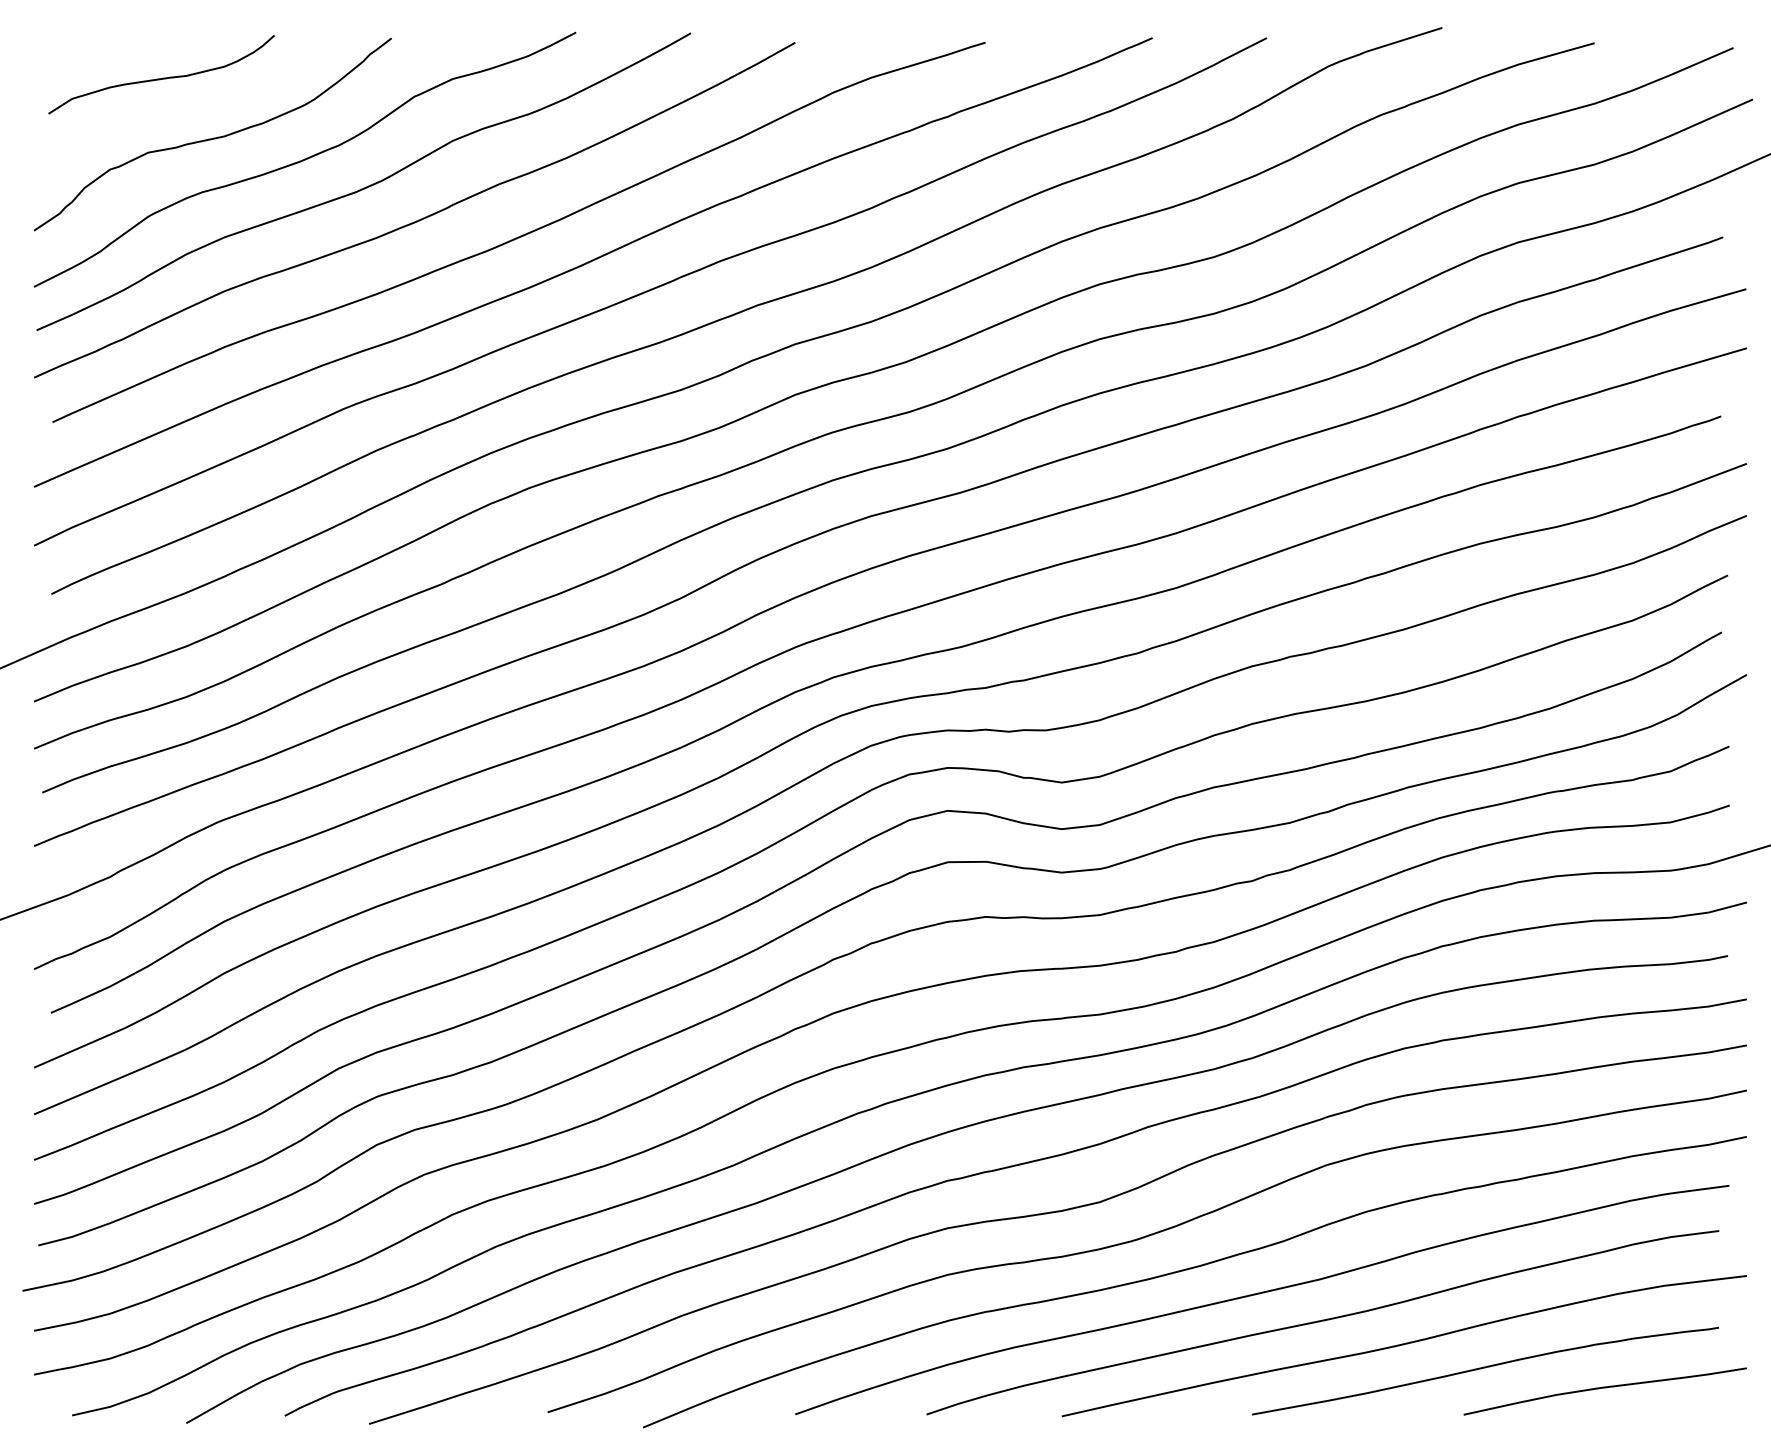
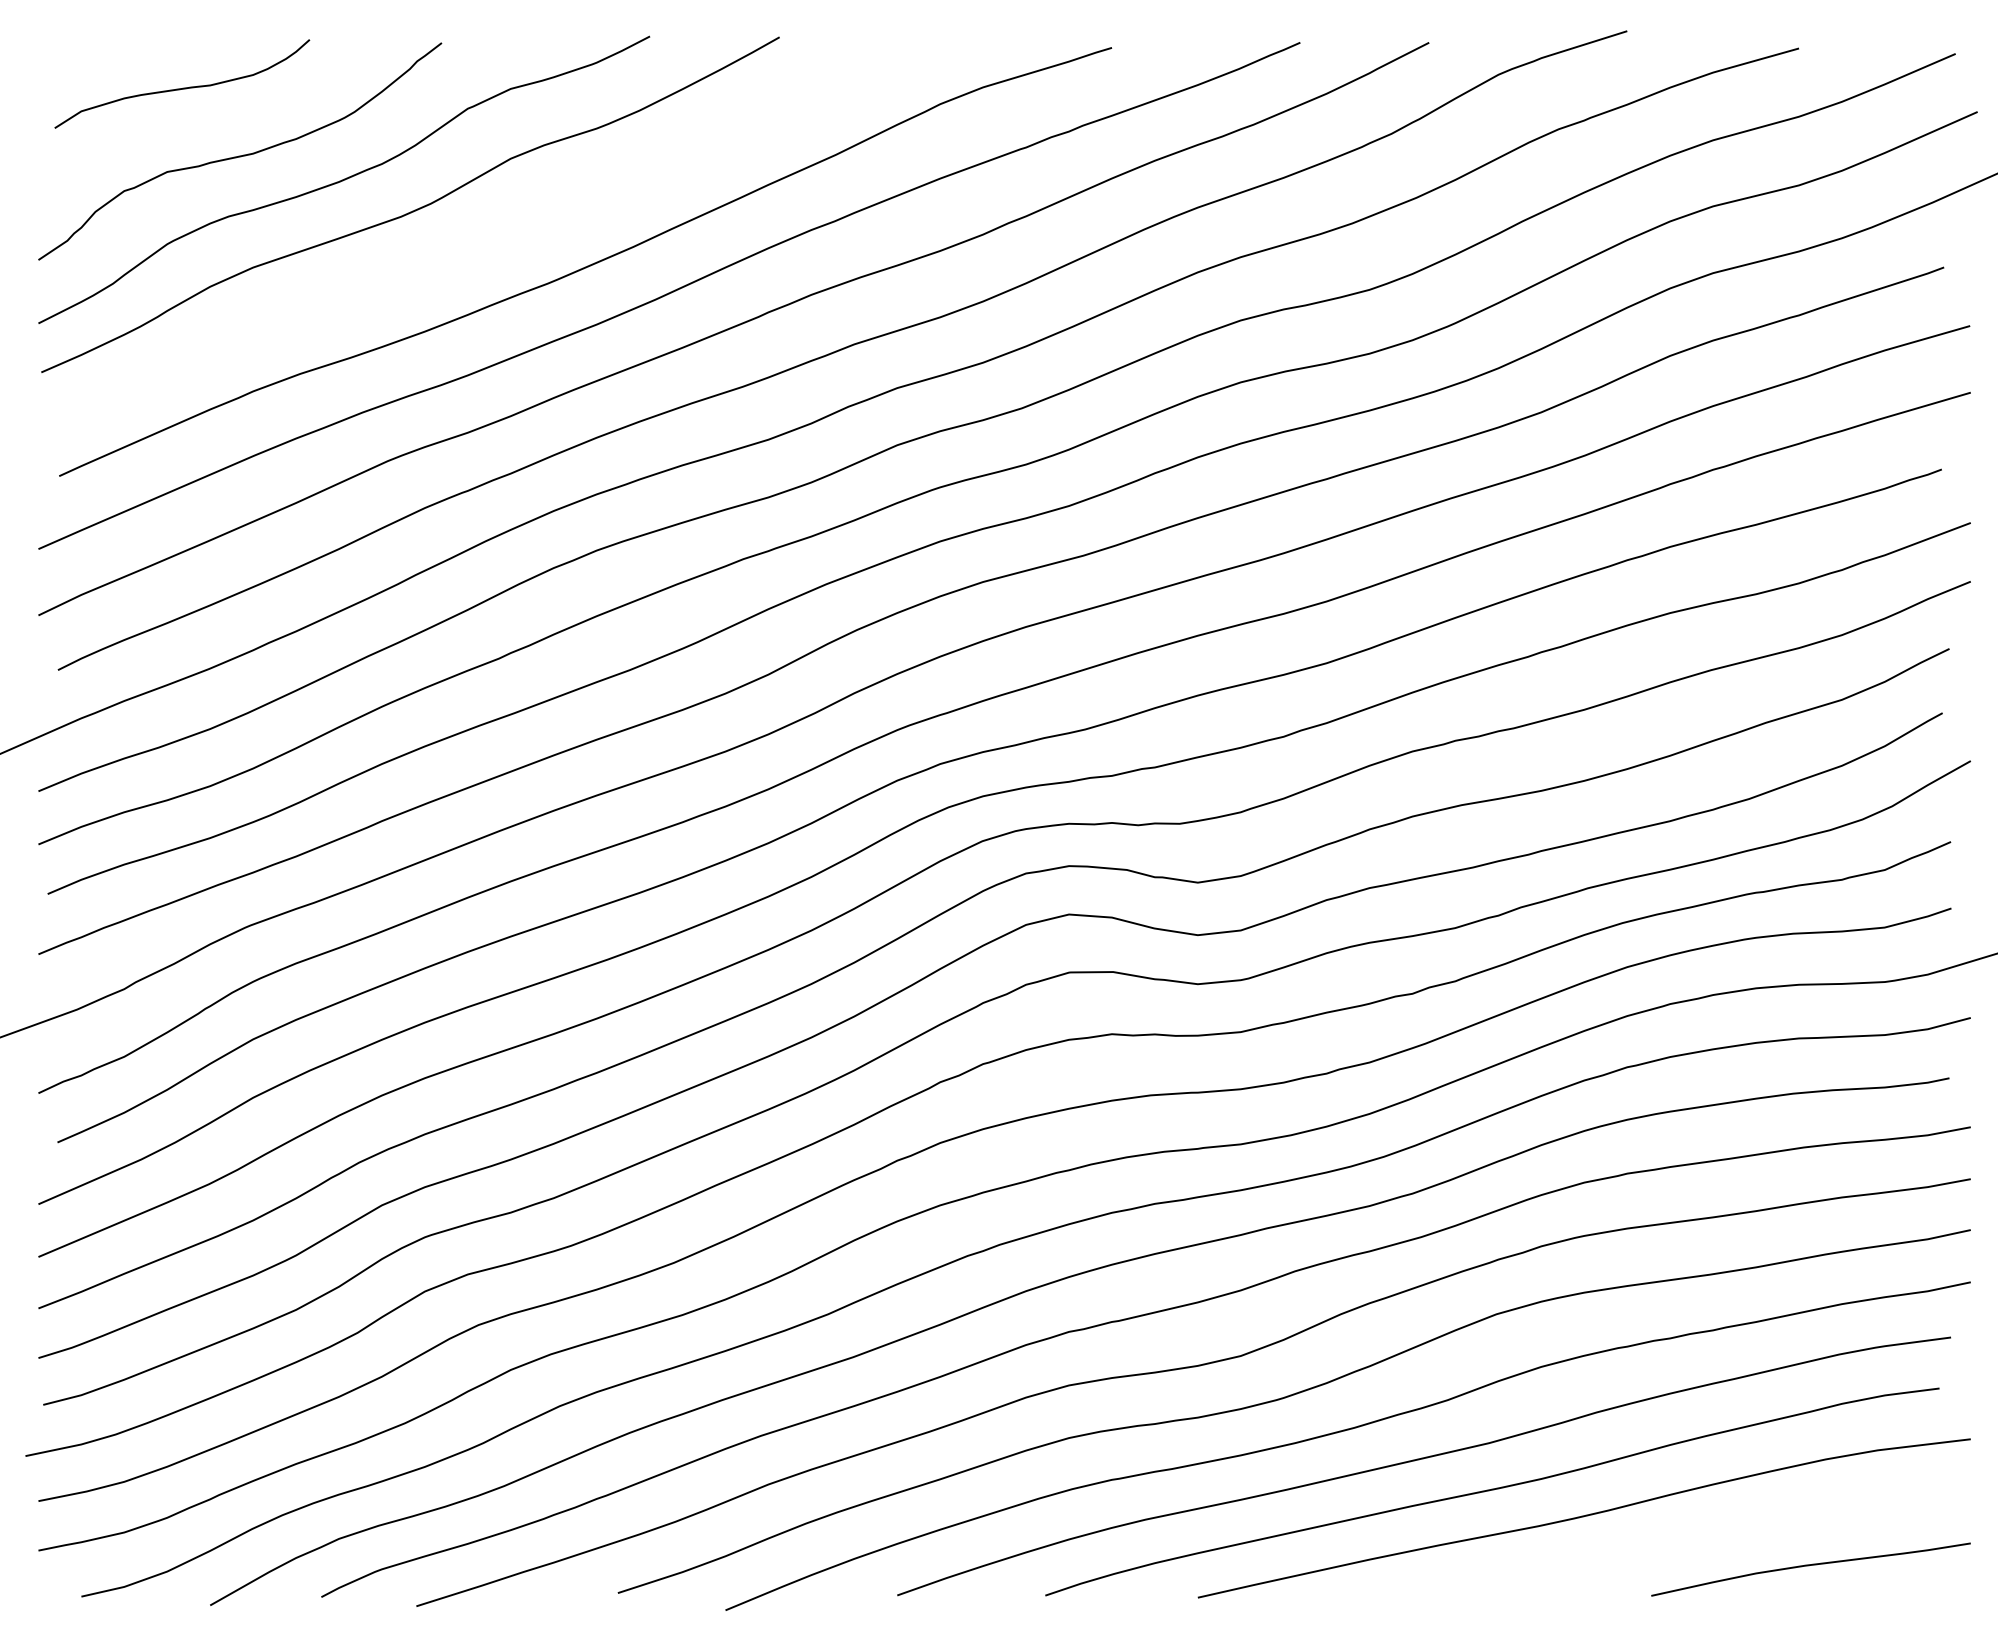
curve: (418, 219) -> (472, 247), removed
curve: (1485, 1368) -> (1675, 1543), removed

